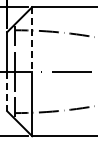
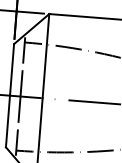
line: (32, 39) -> (46, 56), dashed -> solid
line: (7, 91) -> (8, 121), dashed -> solid

